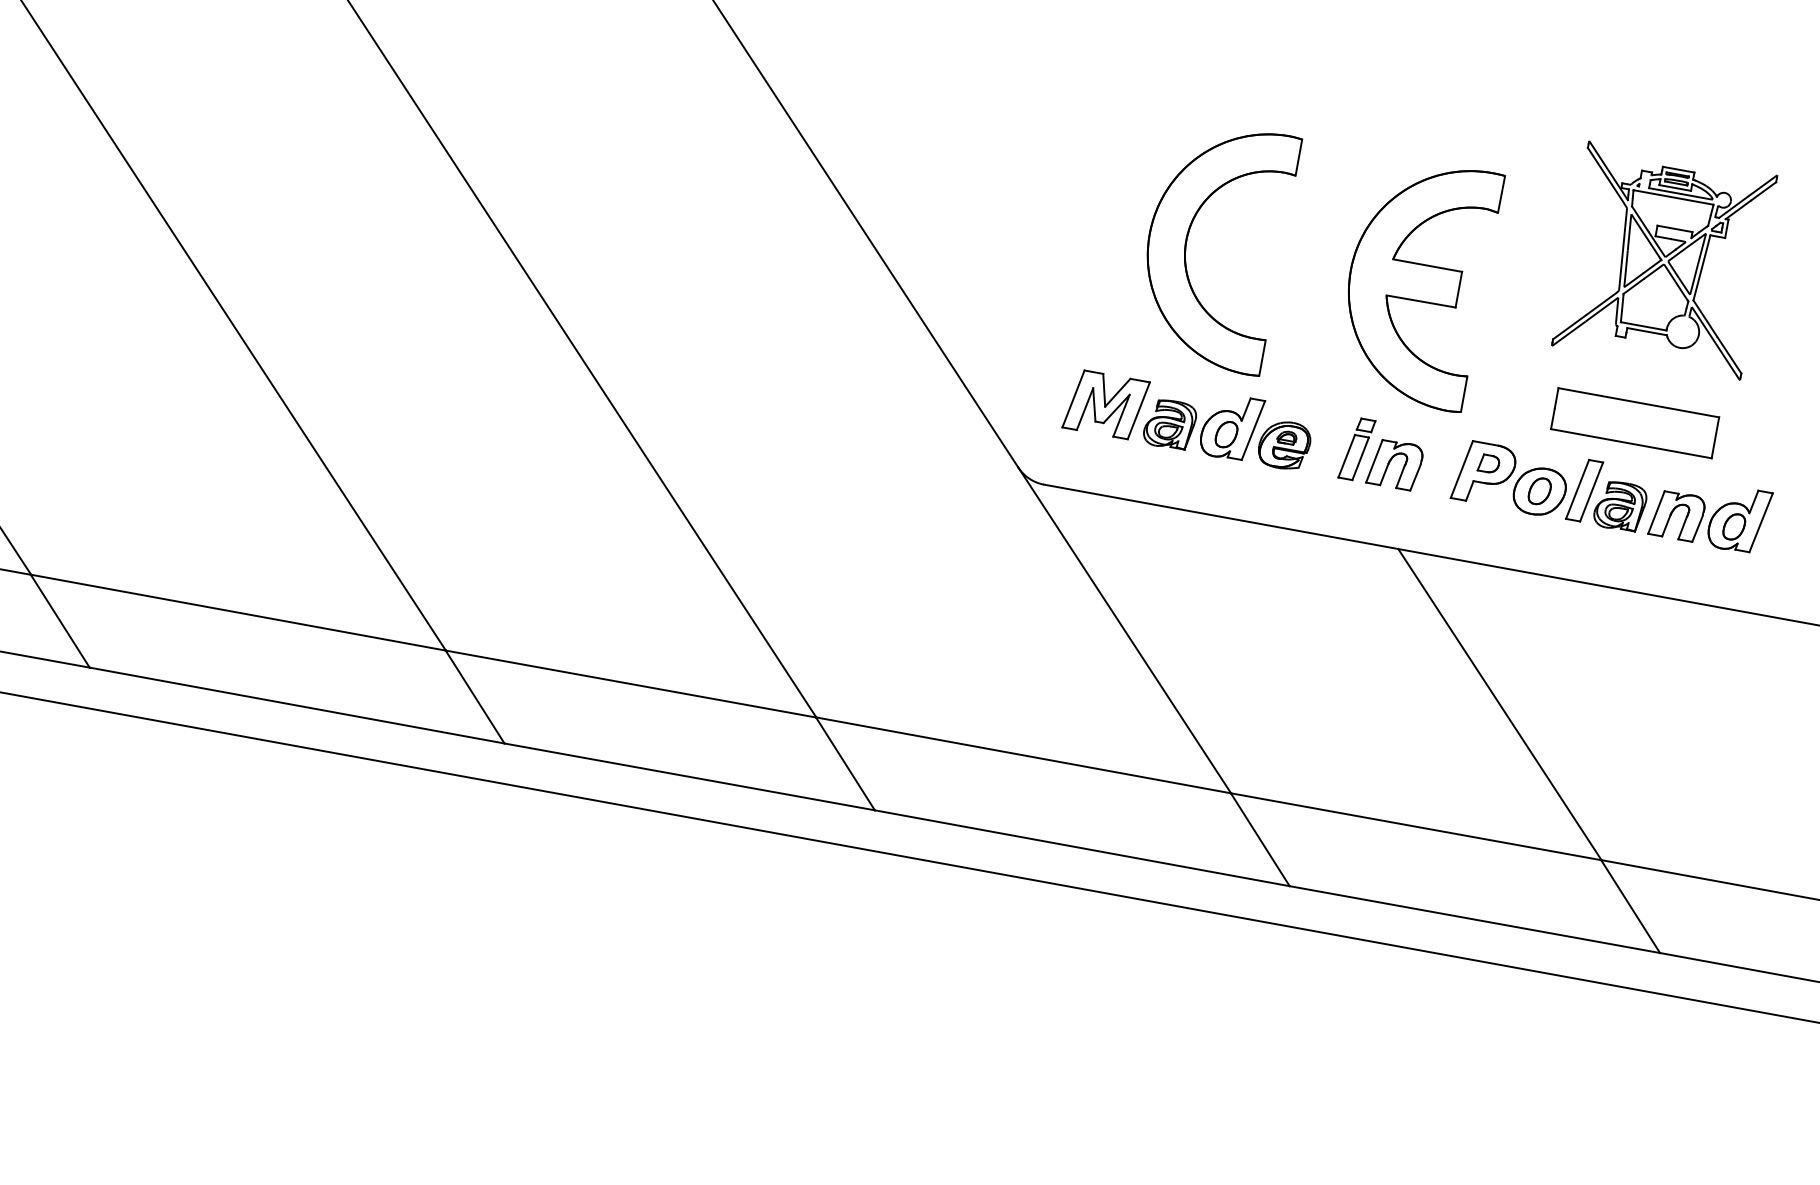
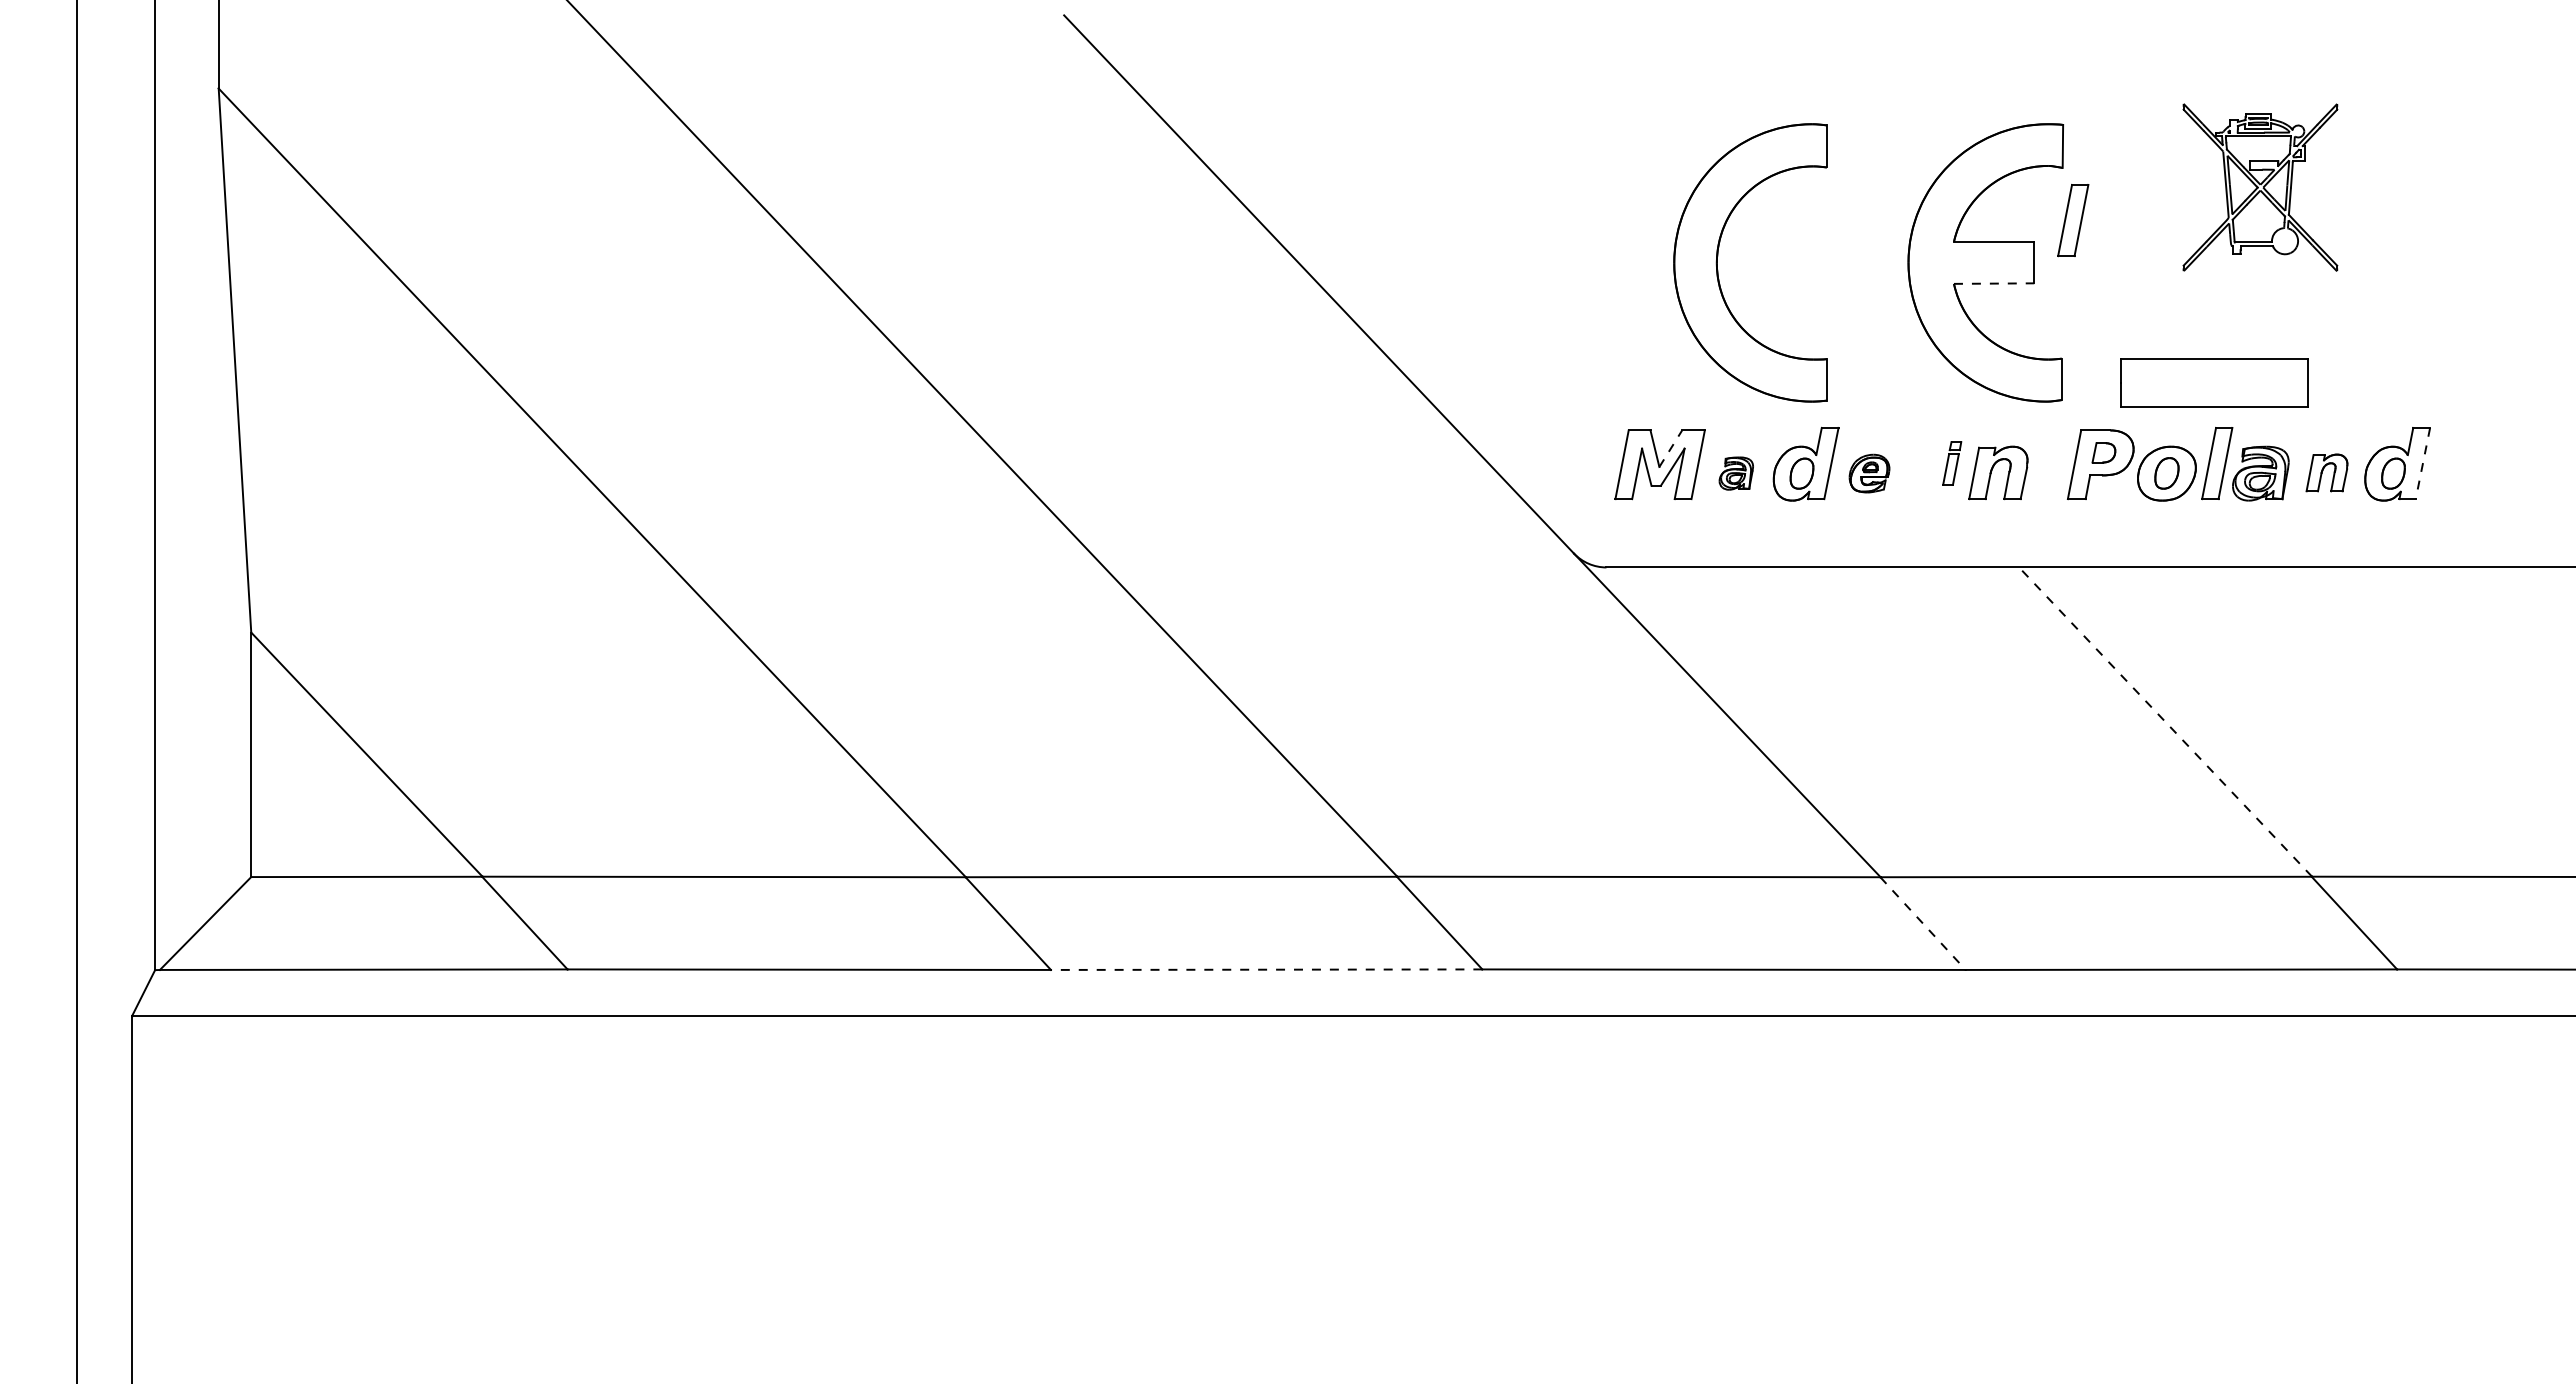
part: (1499, 259) -> (2073, 220), added
part: (1664, 260) -> (2260, 187), size x0.7
line: (1421, 301) -> (1994, 283), solid -> dashed
line: (1117, 392) -> (1670, 448), solid -> dashed
part: (1635, 422) -> (2214, 382), moved
part: (1170, 424) -> (1736, 473), size x0.6
part: (1284, 445) -> (1869, 473), size x0.7
part: (1357, 449) -> (1952, 463), size x0.6
part: (1676, 515) -> (2326, 472), size x0.7
line: (1760, 523) -> (2422, 464), solid -> dashed
line: (1499, 704) -> (2165, 722), solid -> dashed
line: (689, 776) -> (1266, 969), solid -> dashed
line: (1260, 839) -> (1923, 923), solid -> dashed

